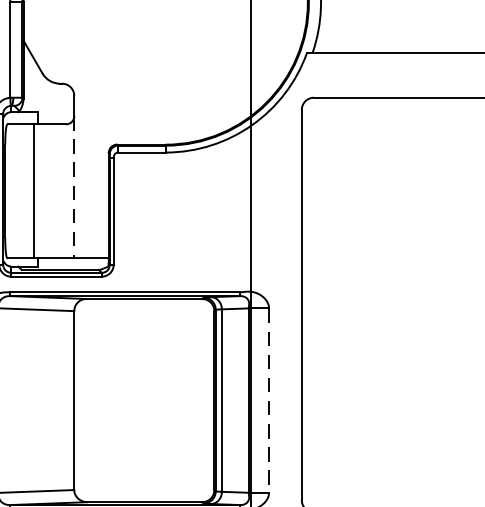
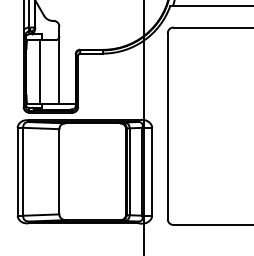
line: (74, 187) -> (59, 70), dashed -> solid
line: (269, 399) -> (152, 171), dashed -> solid

